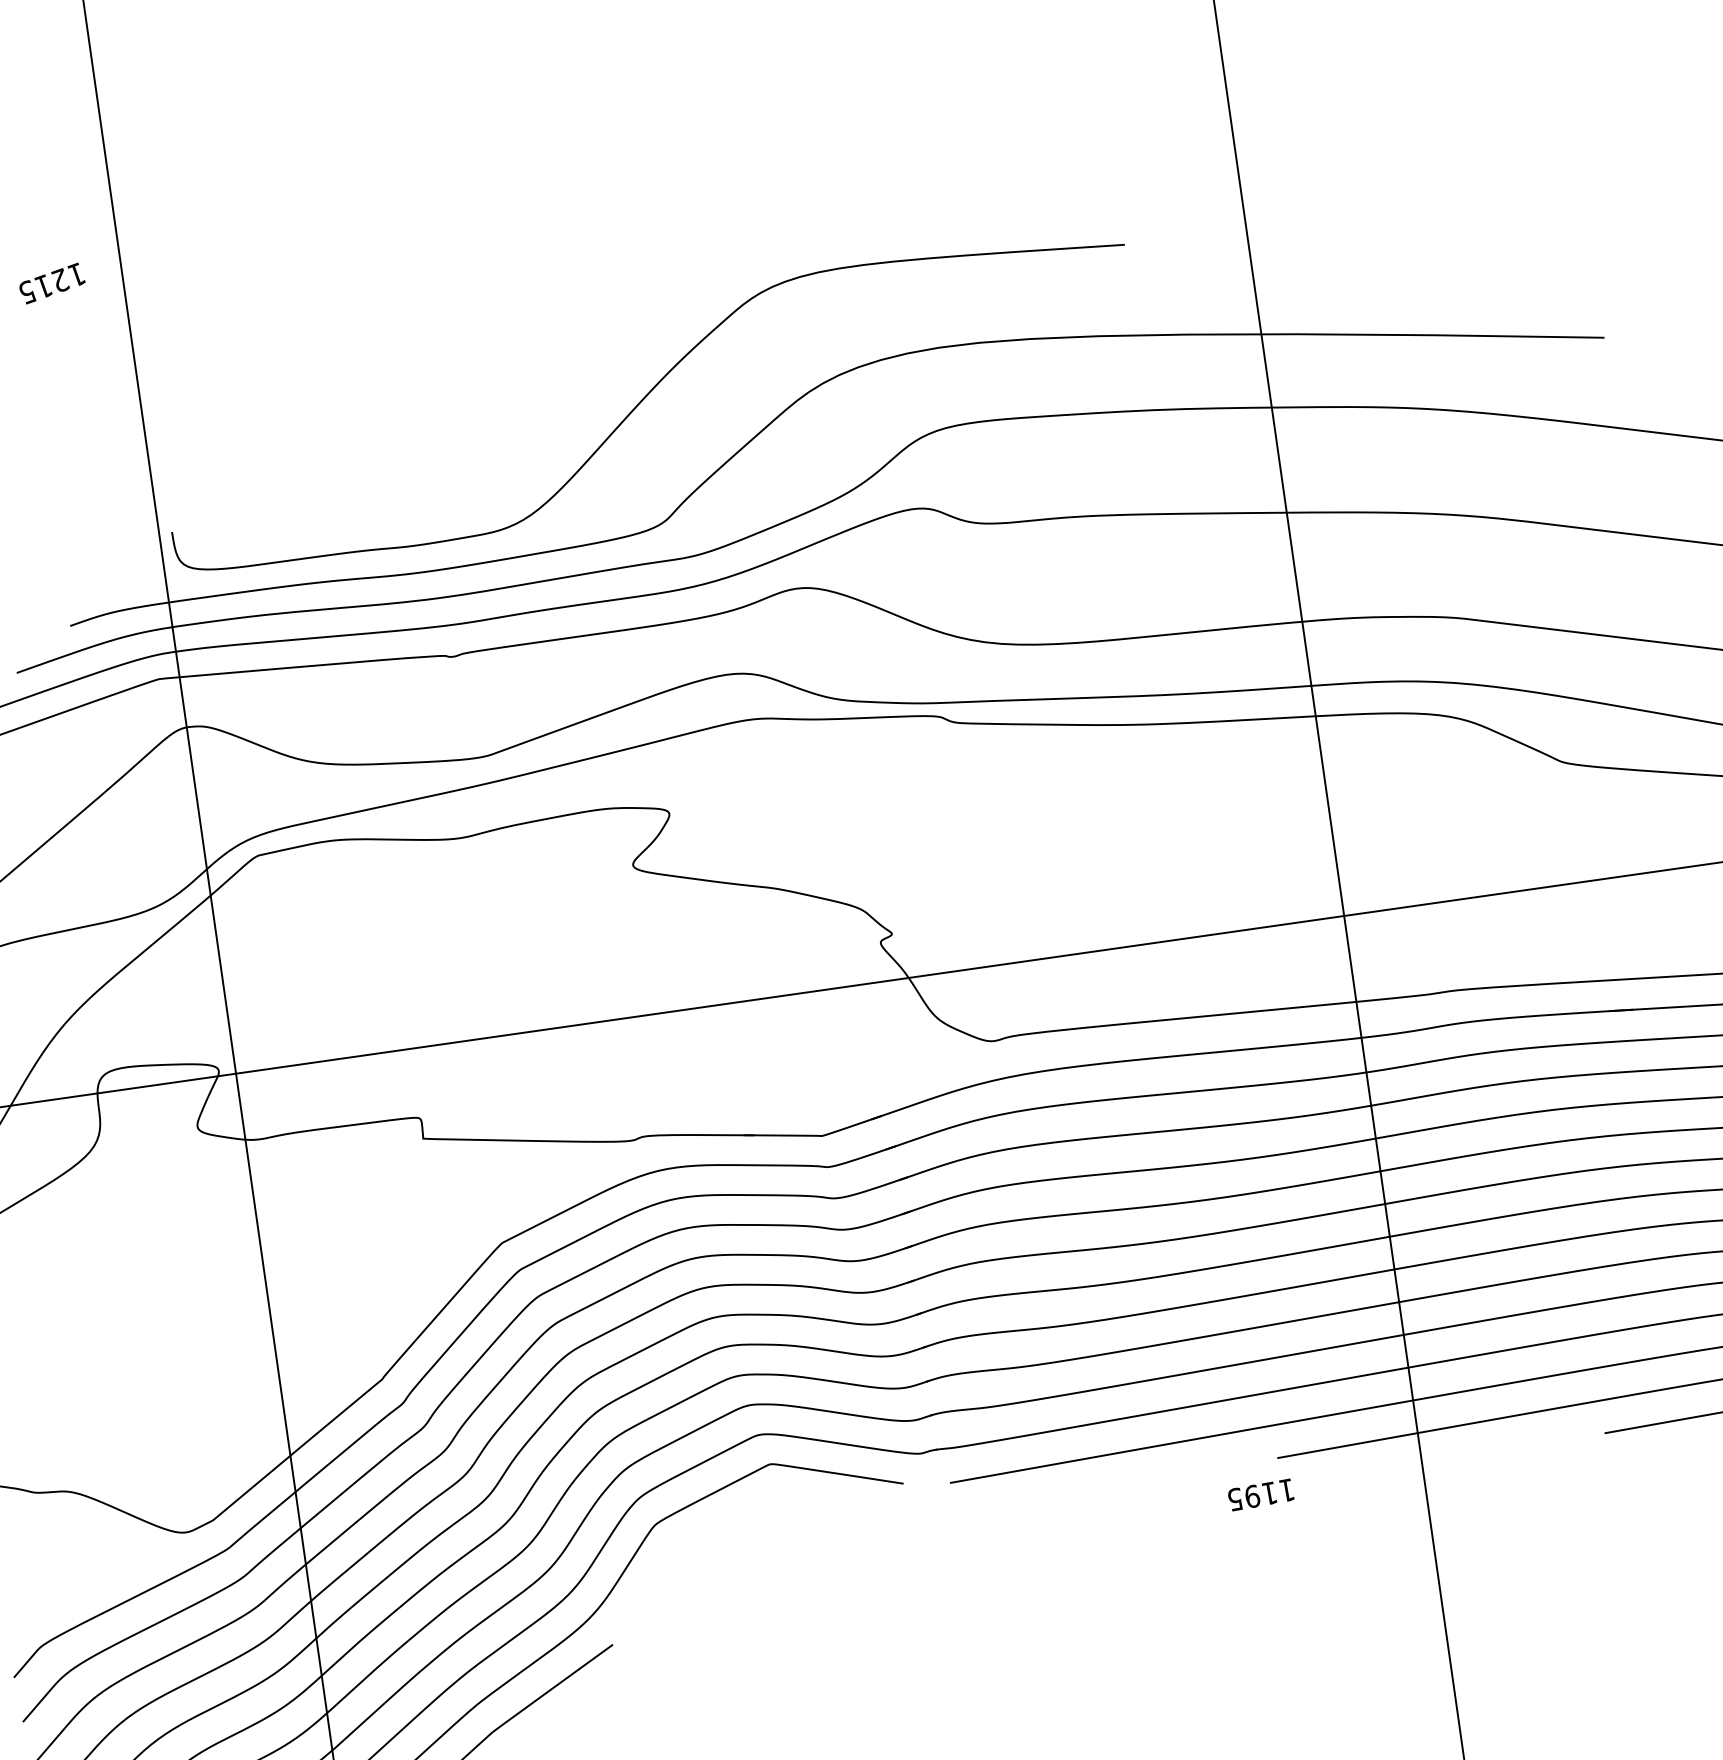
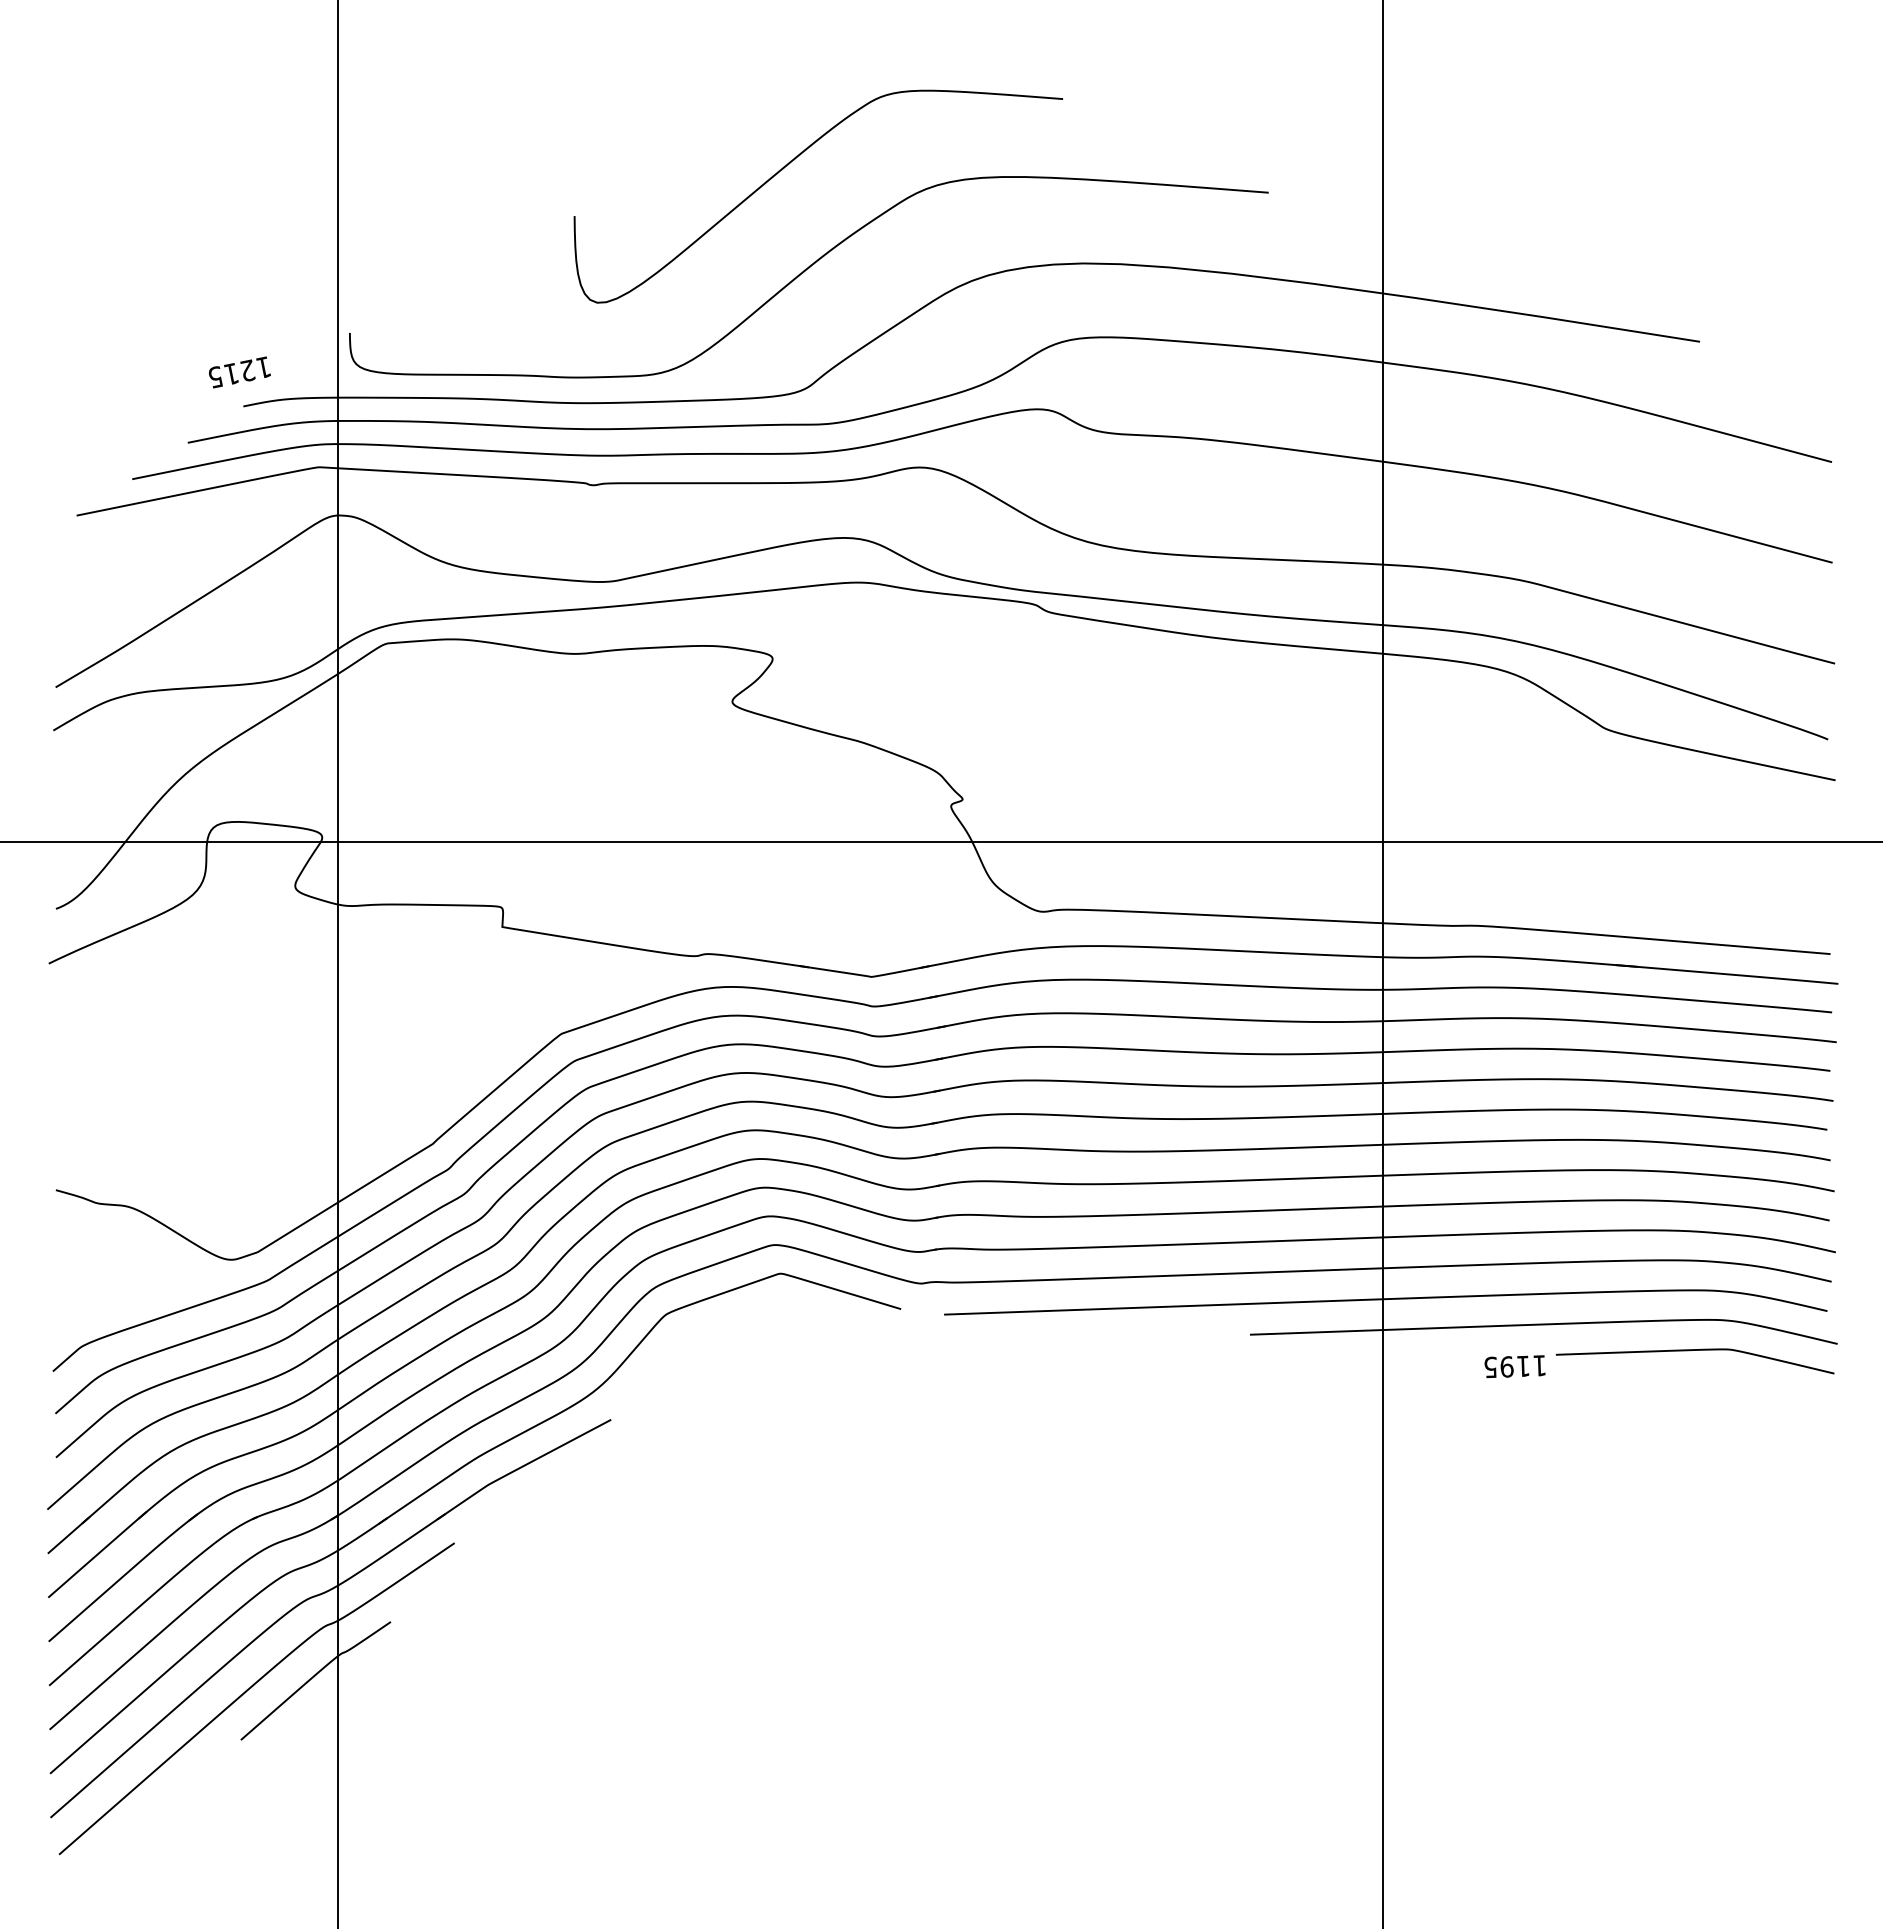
text: (51, 283) -> (239, 372), moved
curve: (611, 288) -> (788, 165), added
text: (1260, 1494) -> (1514, 1366), moved

